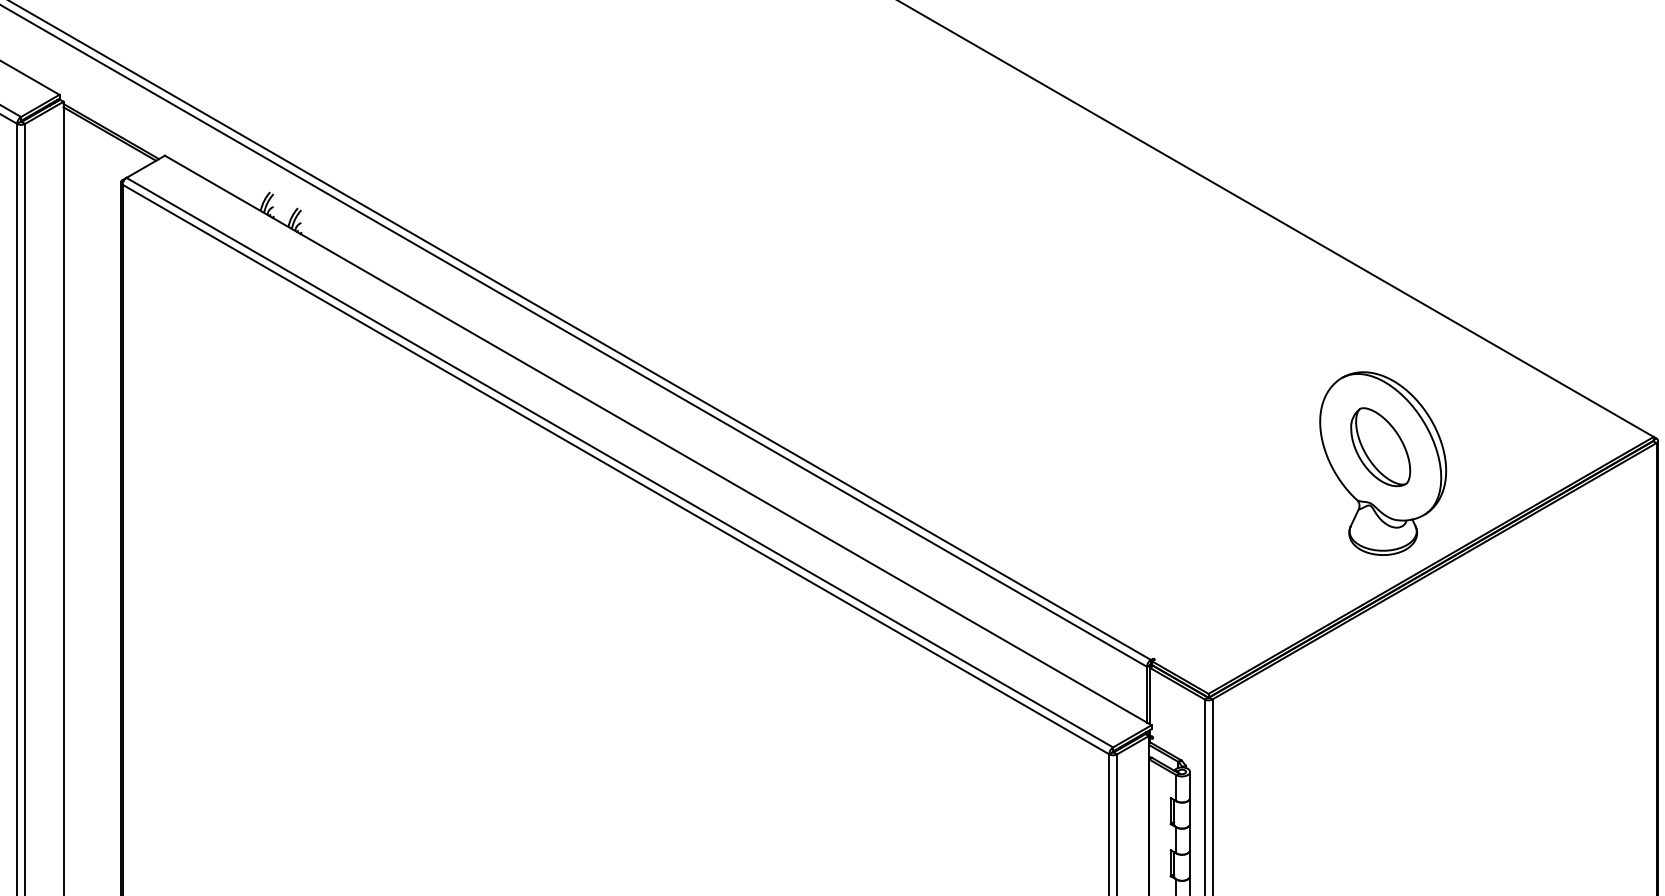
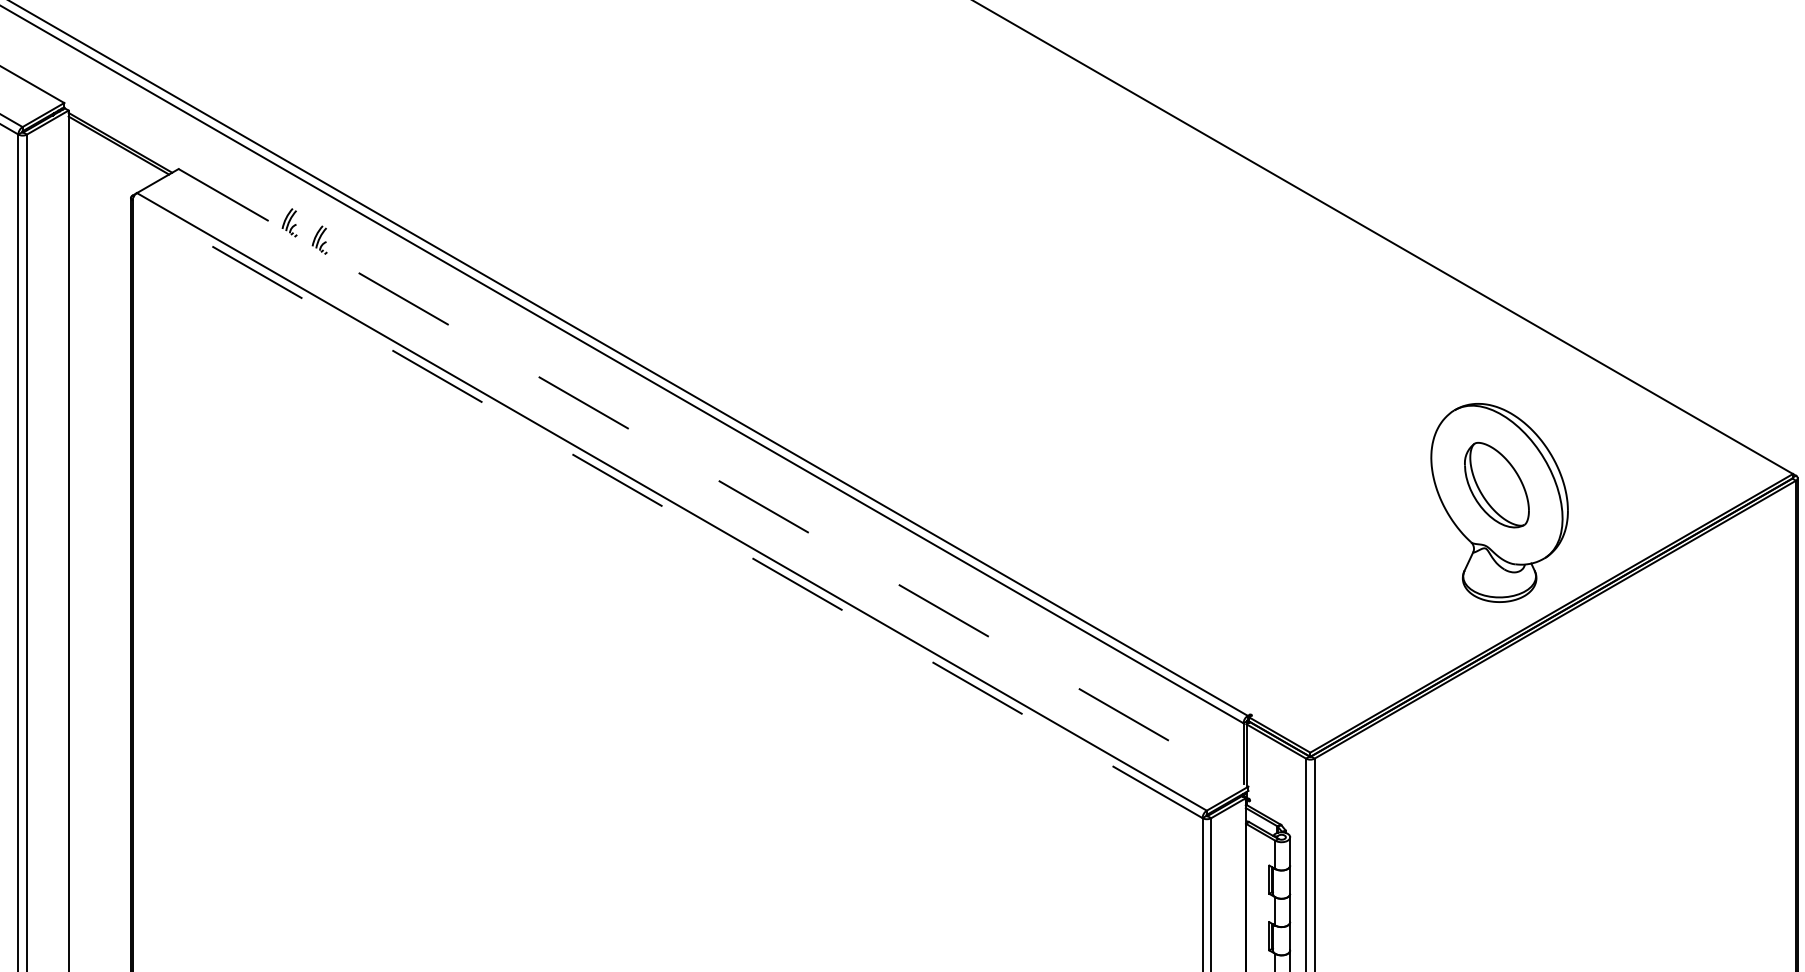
line: (658, 440) -> (713, 477), solid -> dashed
line: (615, 469) -> (667, 509), solid -> dashed

